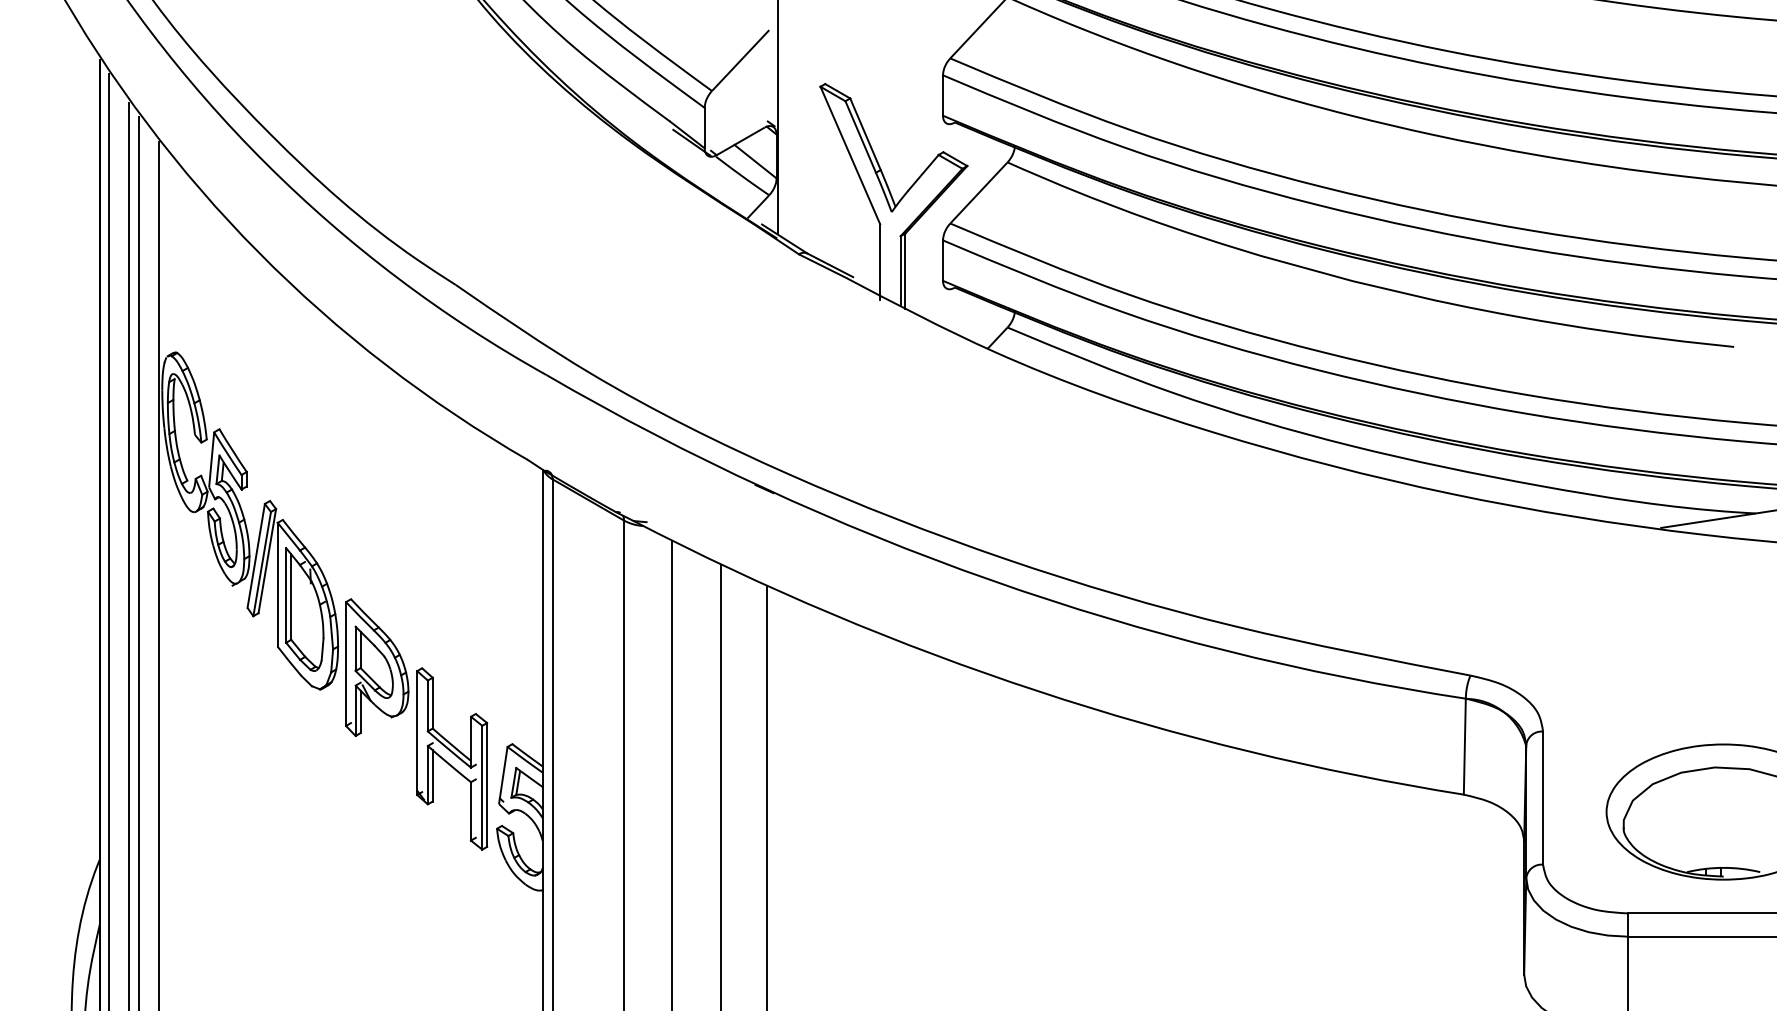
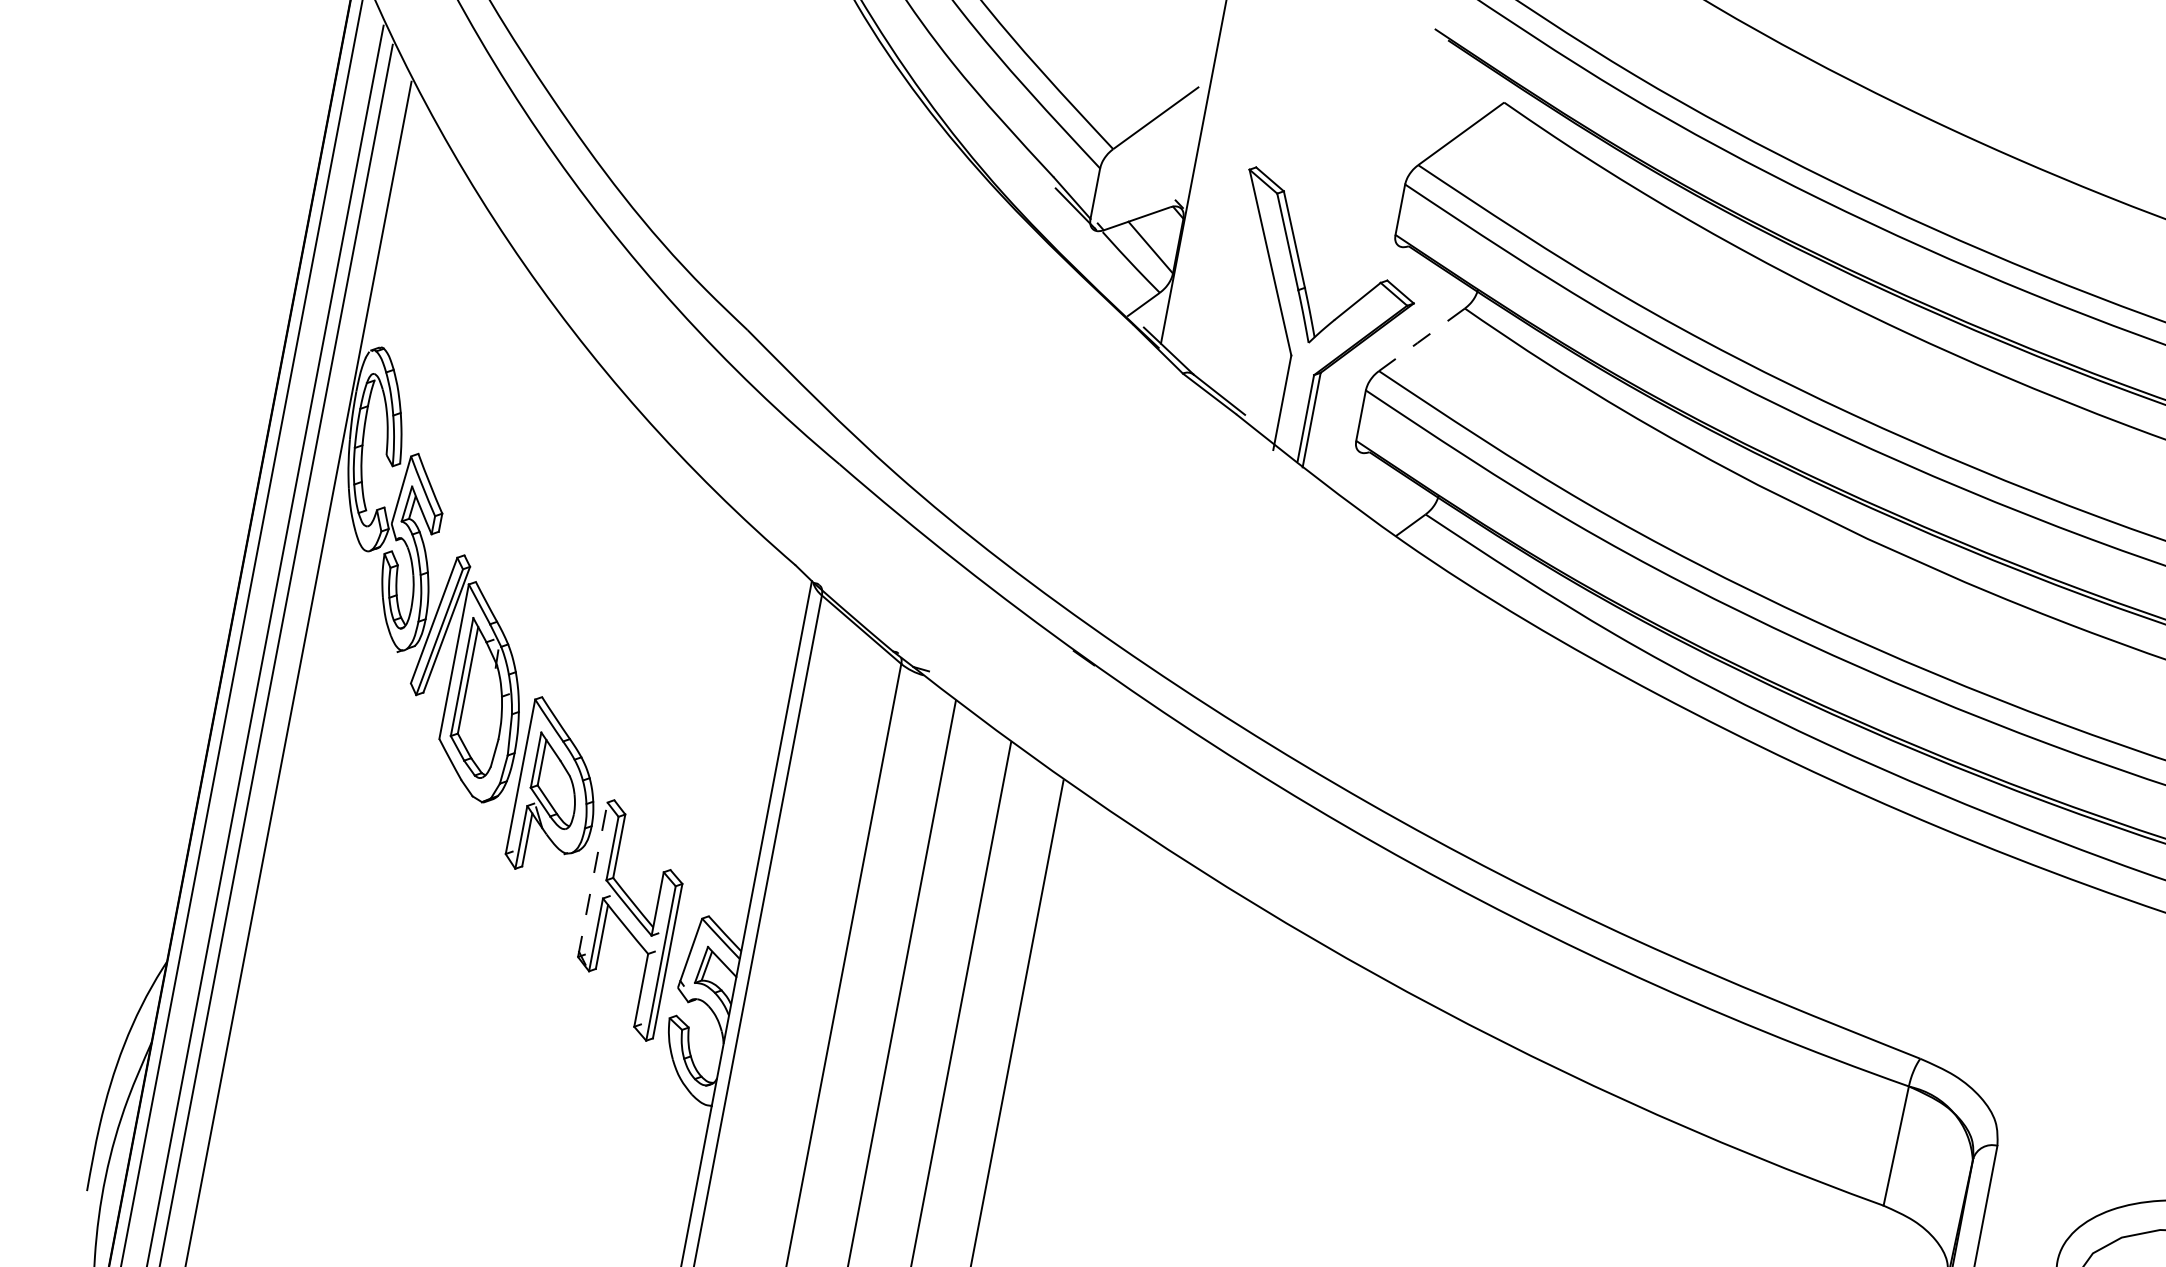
line: (979, 192) -> (1422, 339), solid -> dashed
line: (417, 733) -> (593, 880), solid -> dashed

